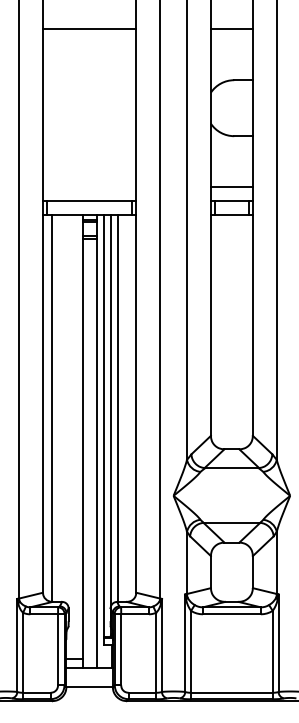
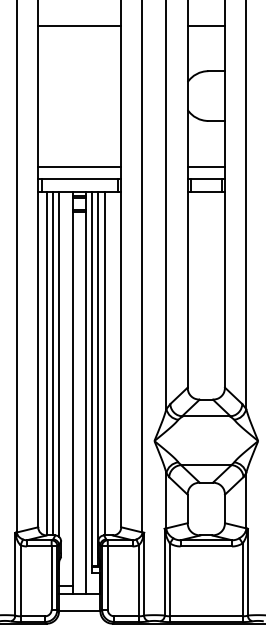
line: (89, 187) -> (79, 166), added
line: (59, 408) -> (52, 363), added
line: (65, 408) -> (58, 363), added

